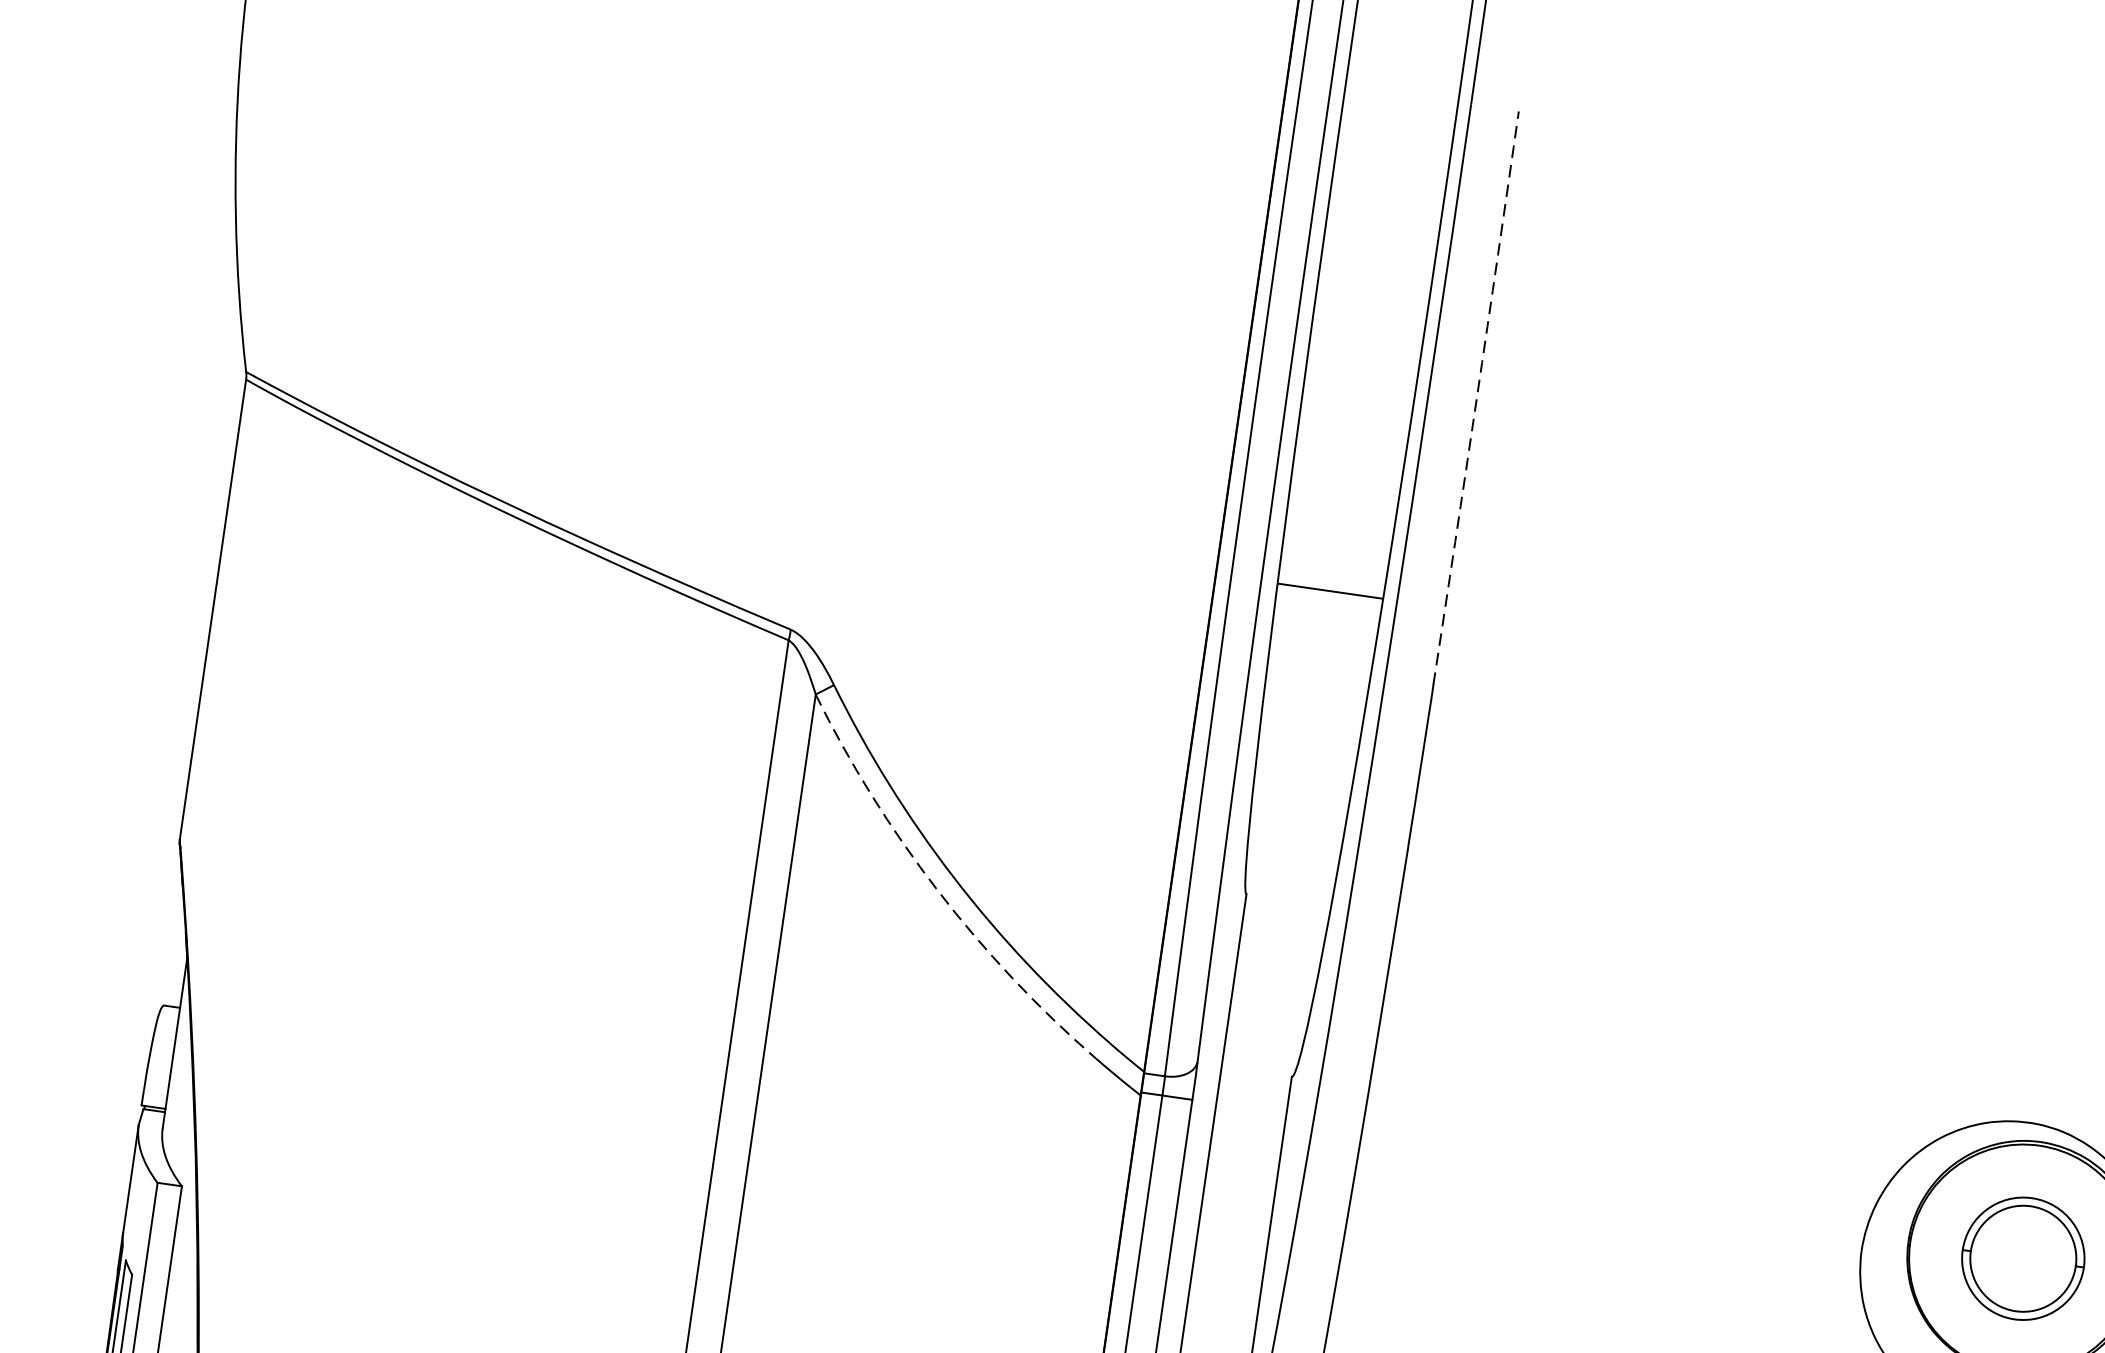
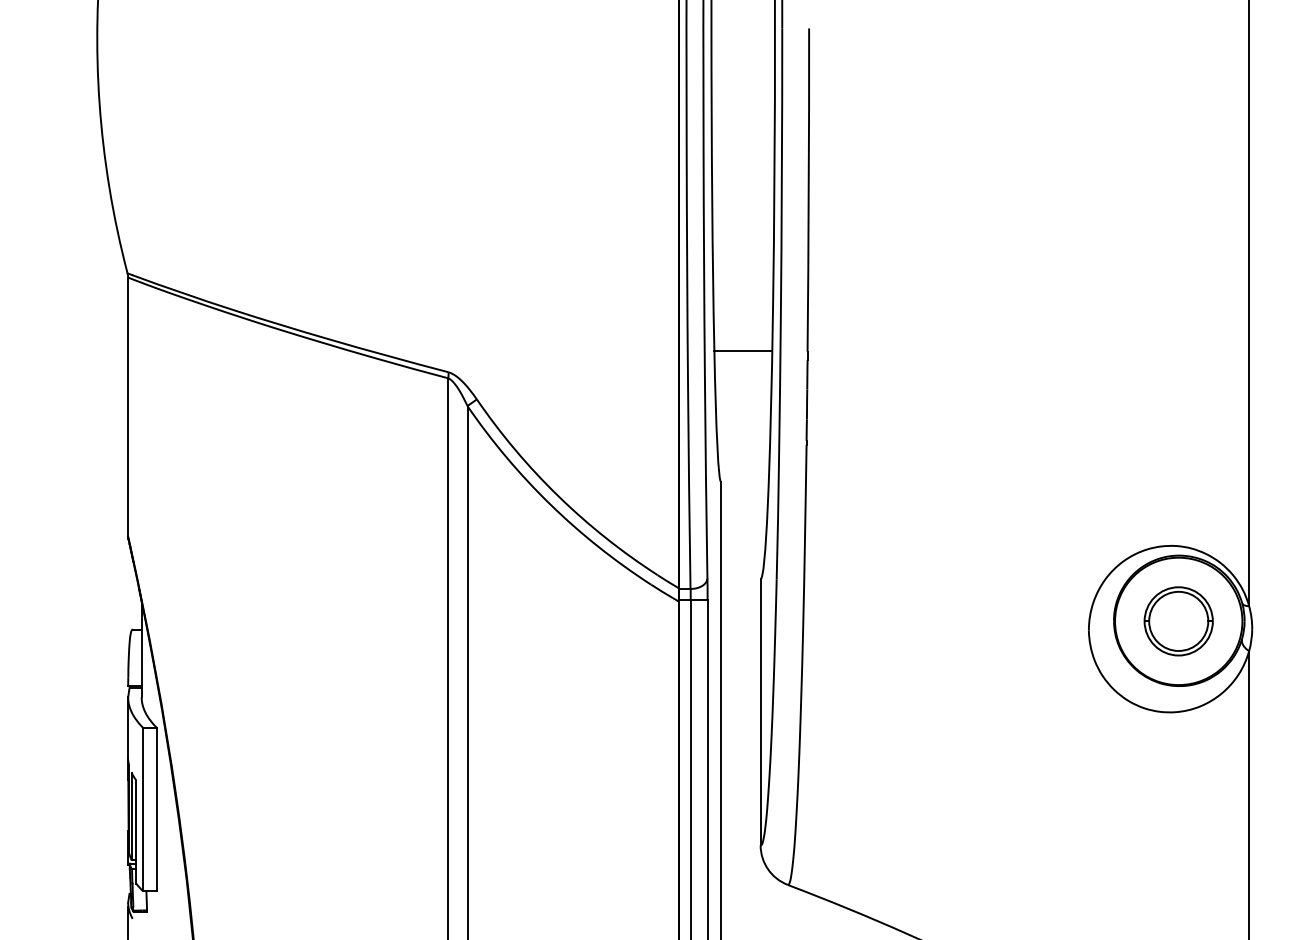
arc: (1476, 399) -> (808, 190), dashed -> solid
line: (1330, 591) -> (743, 351), moved
arc: (937, 890) -> (550, 504), dashed -> solid

